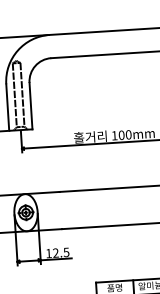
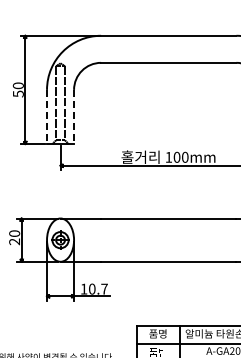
line: (31, 106) -> (74, 117), solid -> dashed
line: (8, 108) -> (47, 117), solid -> dashed
text: (61, 252) -> (98, 288), 12.5 -> 10.7

